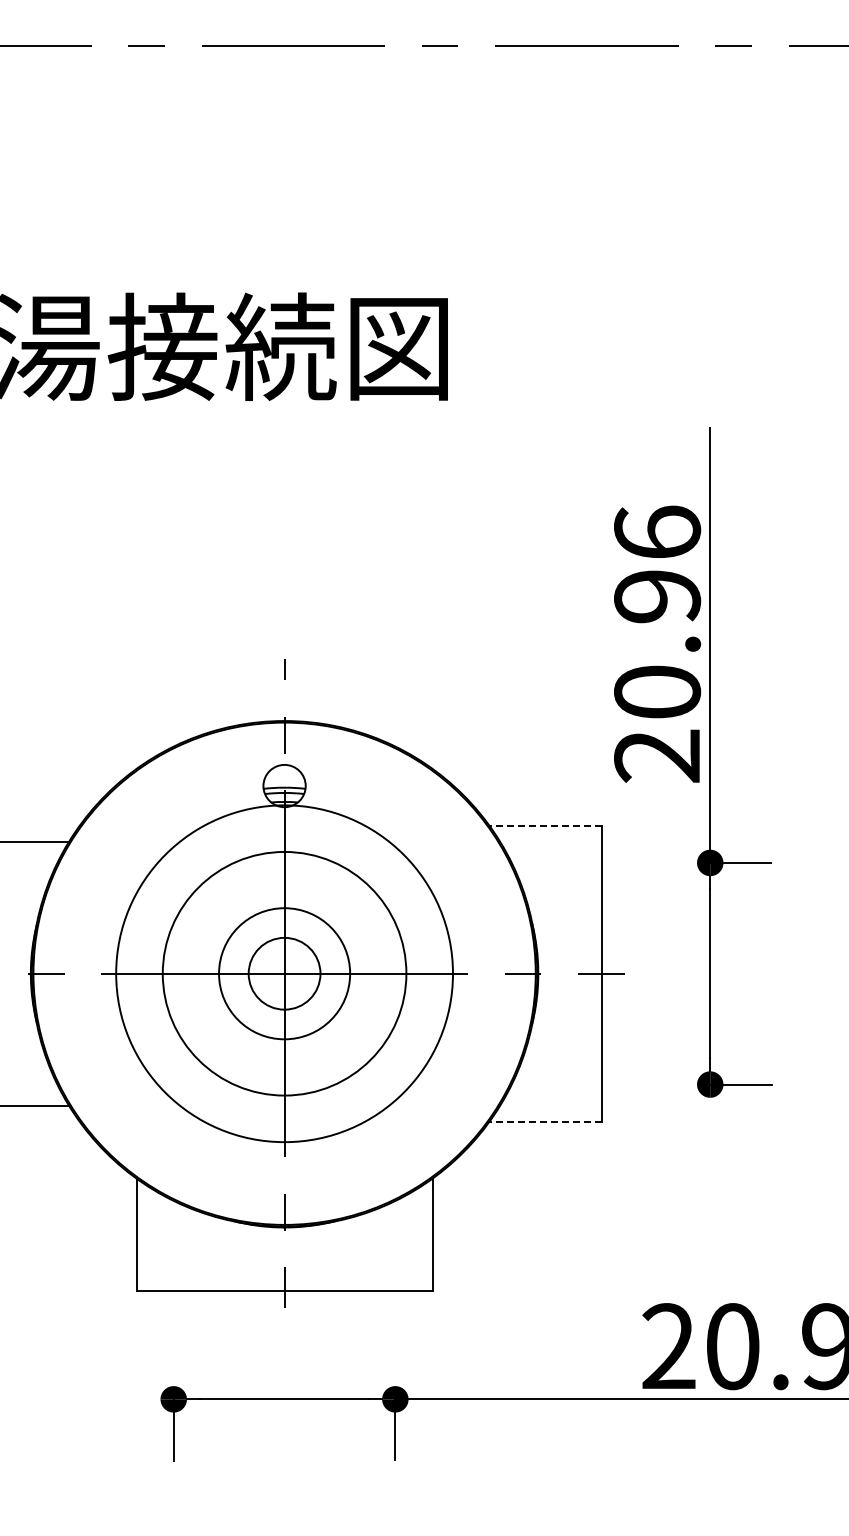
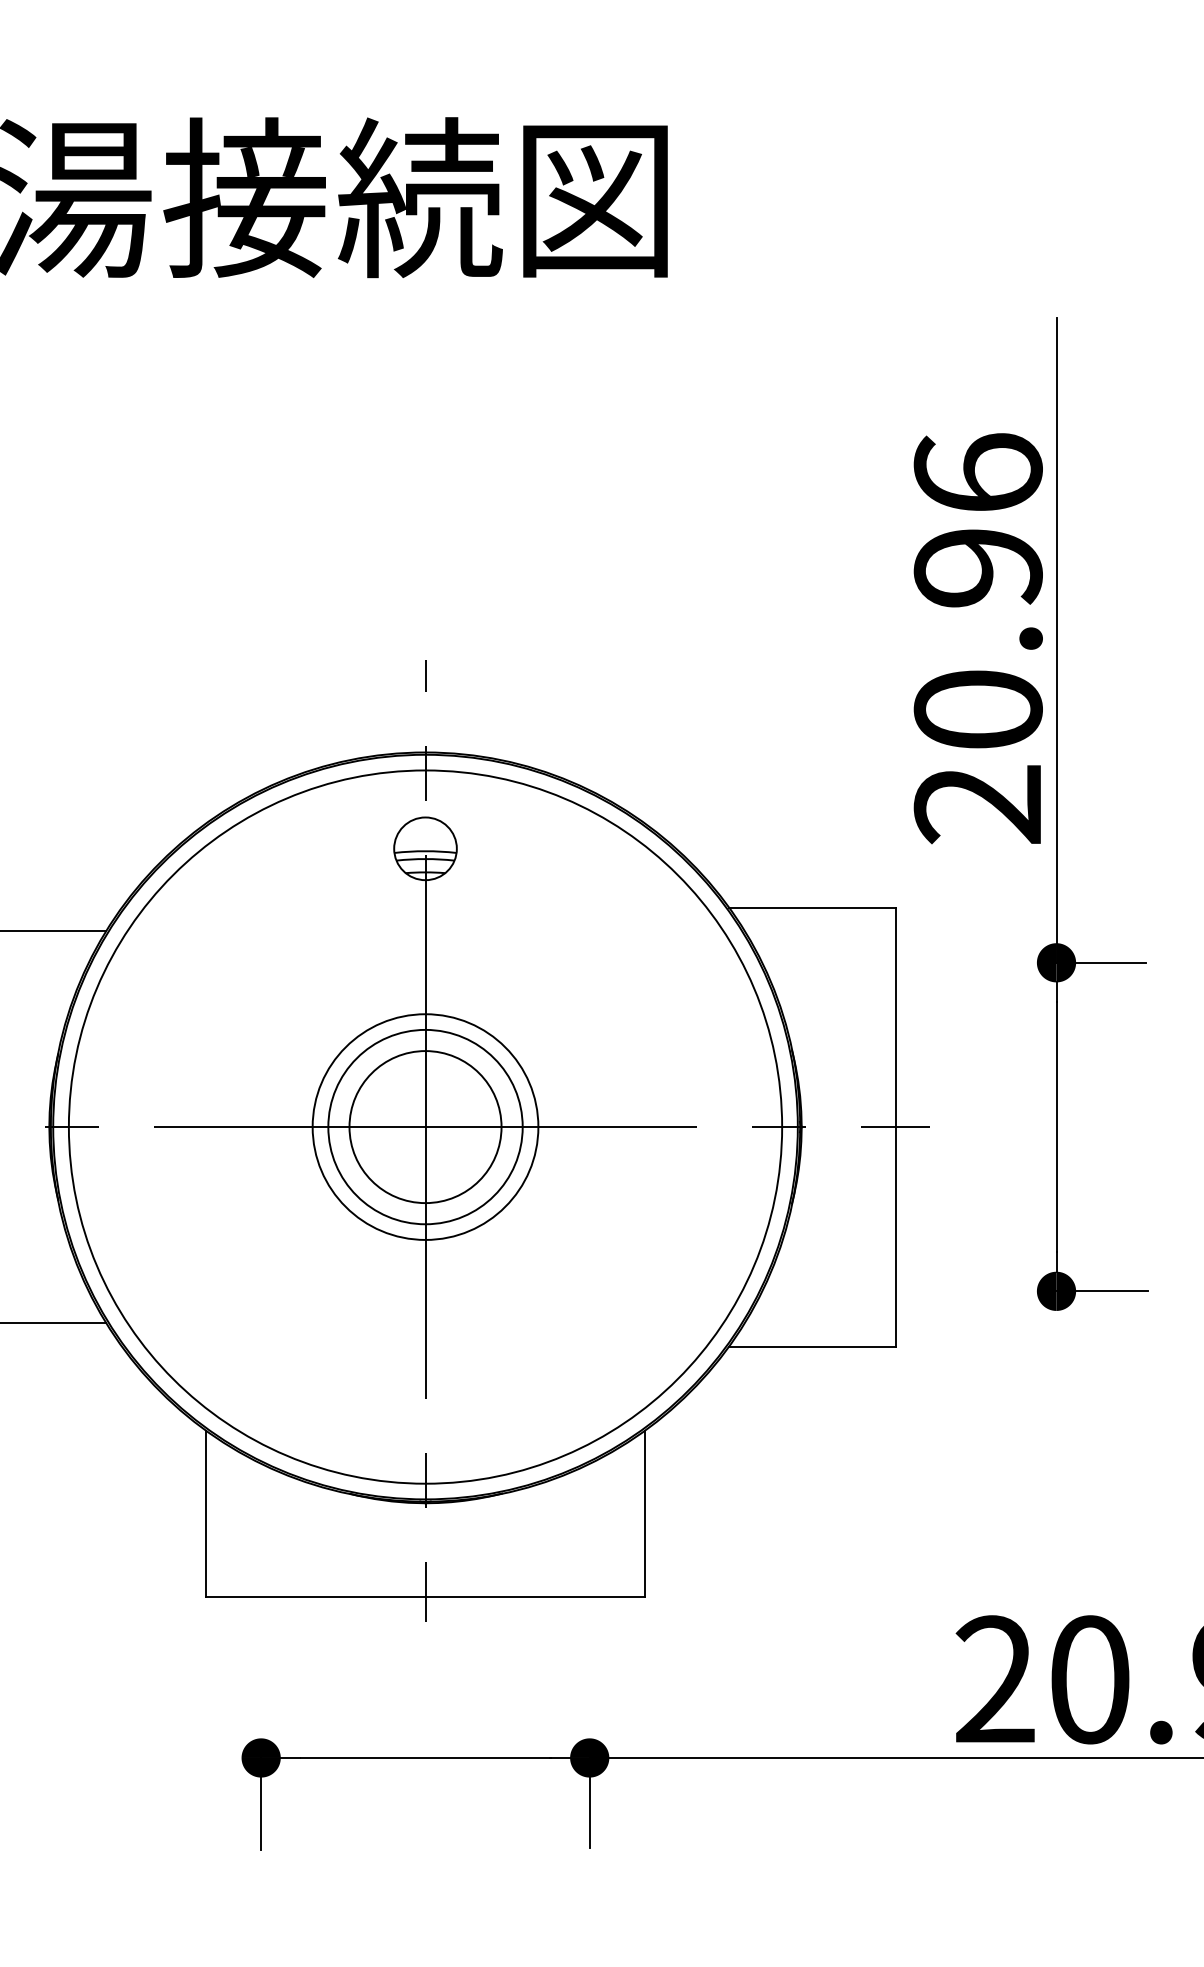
line: (545, 825) -> (812, 907), dashed -> solid
circle: (284, 973) -> (425, 1126), size x0.62
circle: (284, 973) -> (425, 1126), size x1.43
circle: (284, 973) -> (425, 1126), size x1.43
line: (545, 1121) -> (812, 1346), dashed -> solid

